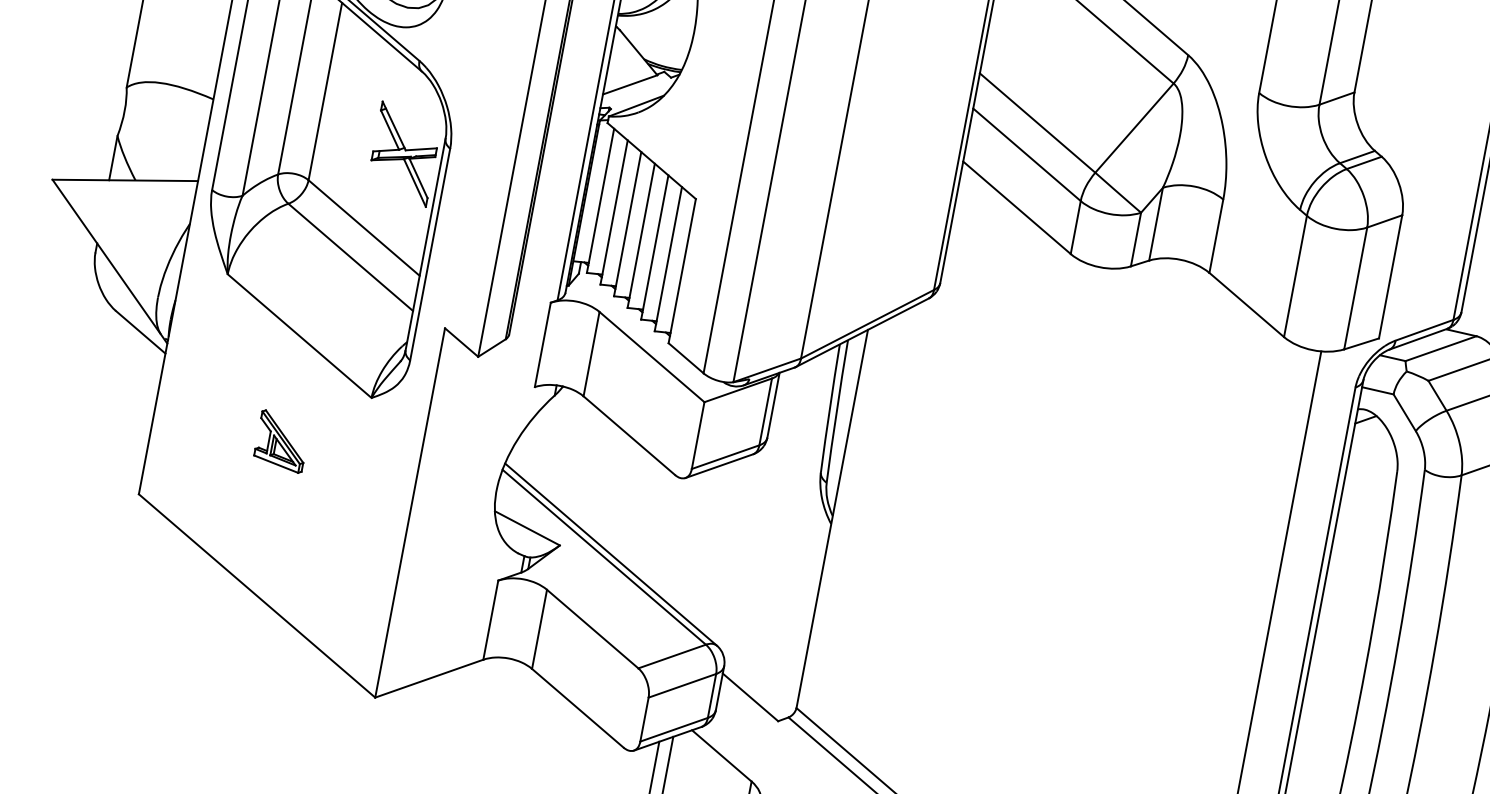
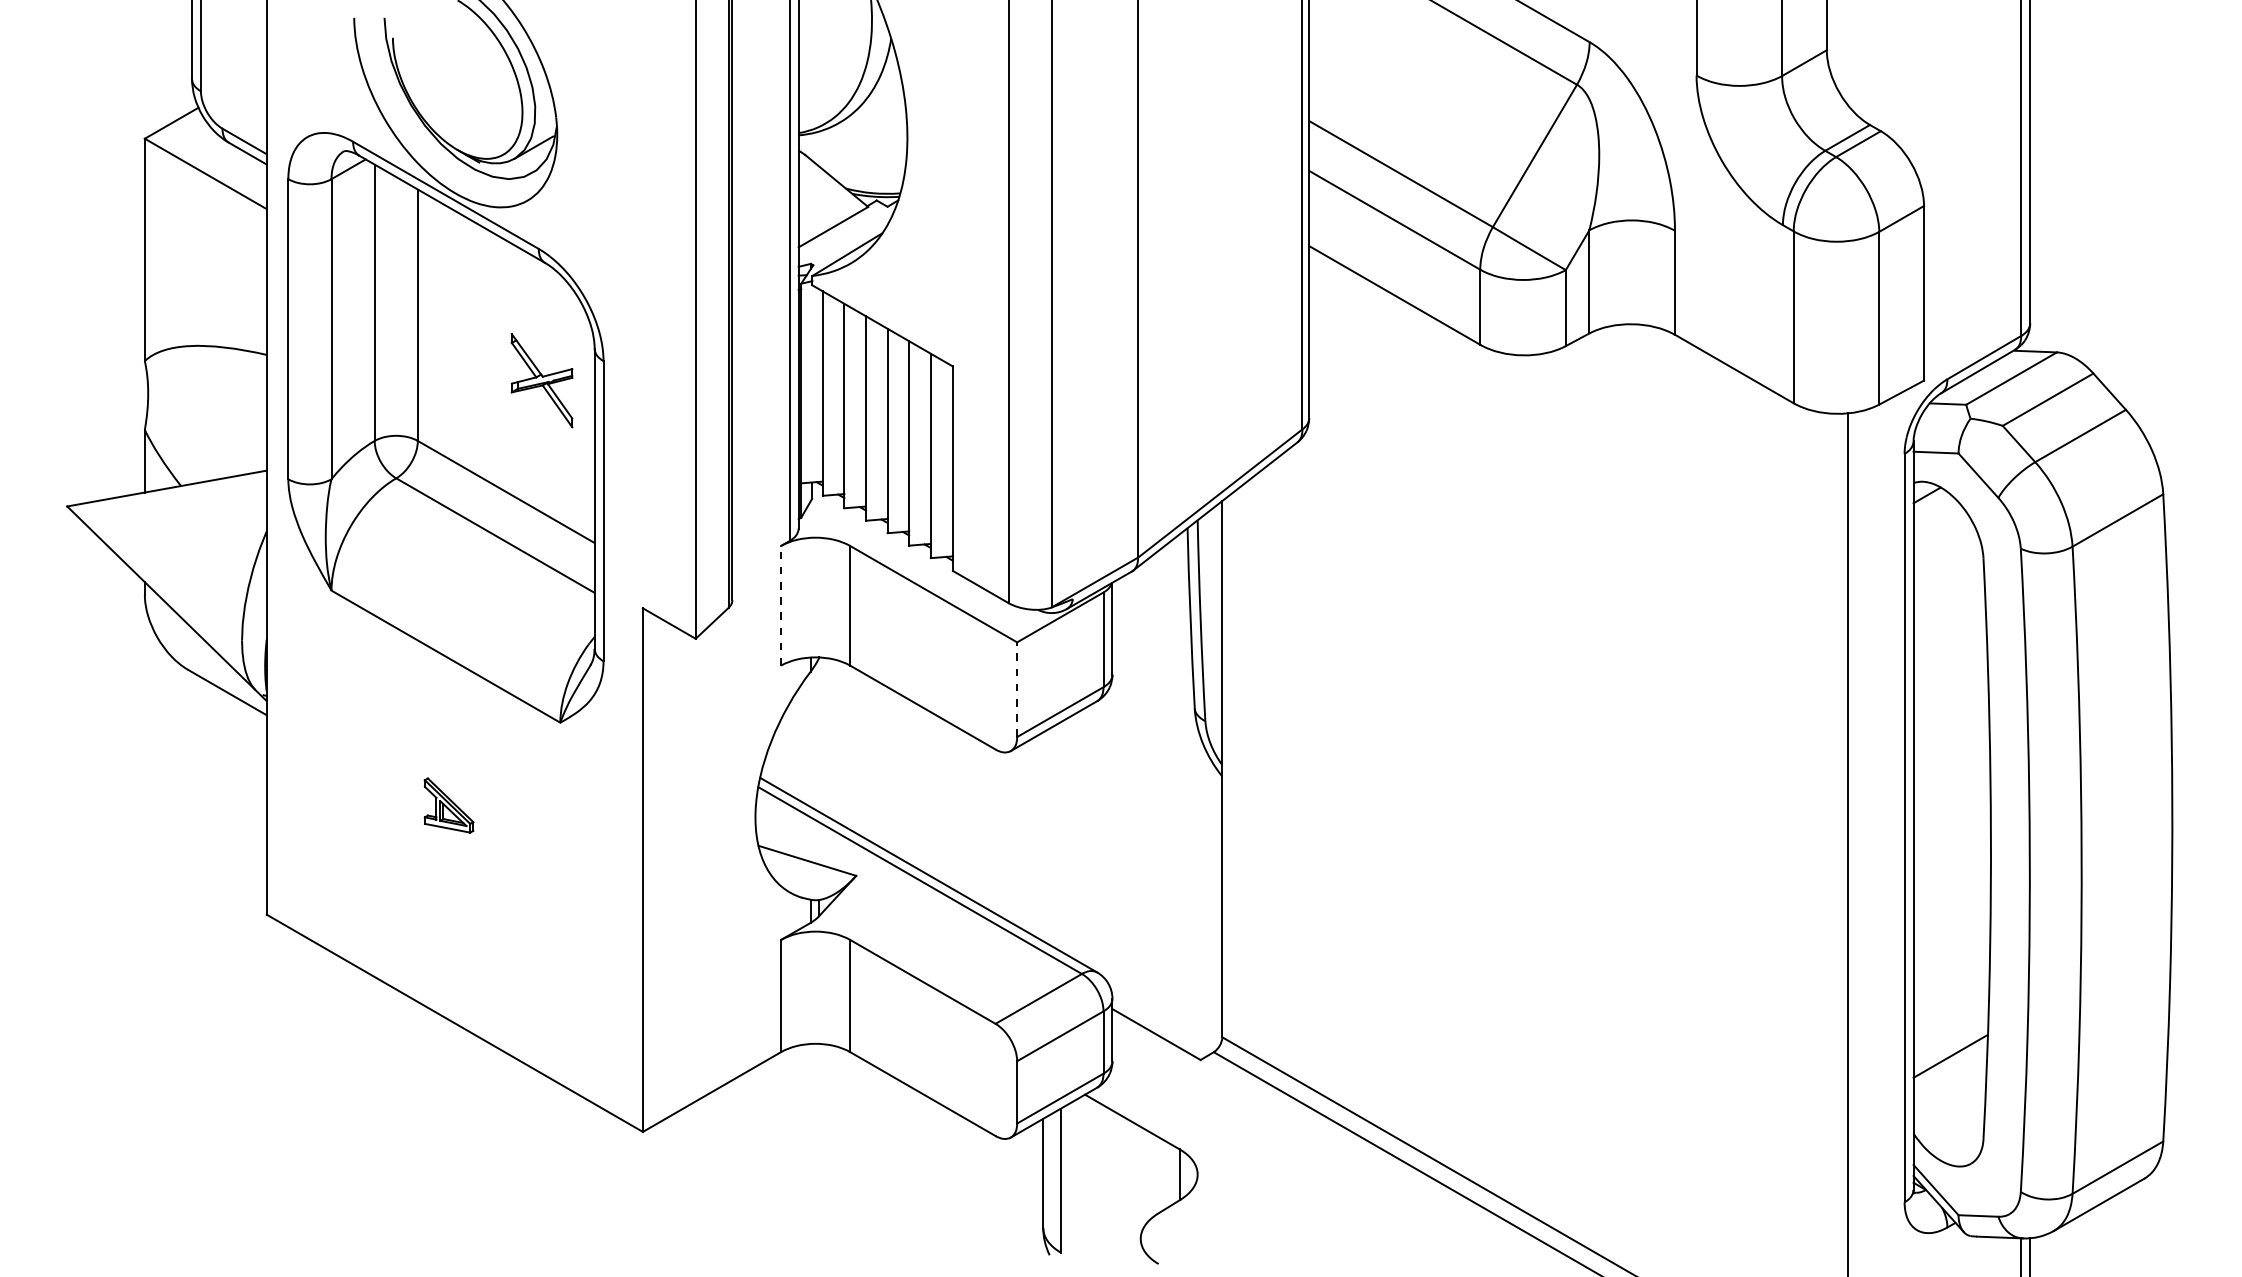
part: (403, 154) -> (541, 380), size x0.7
line: (543, 344) -> (781, 605), solid -> dashed
line: (698, 435) -> (1017, 689), solid -> dashed
part: (281, 441) -> (448, 805), size x0.7

